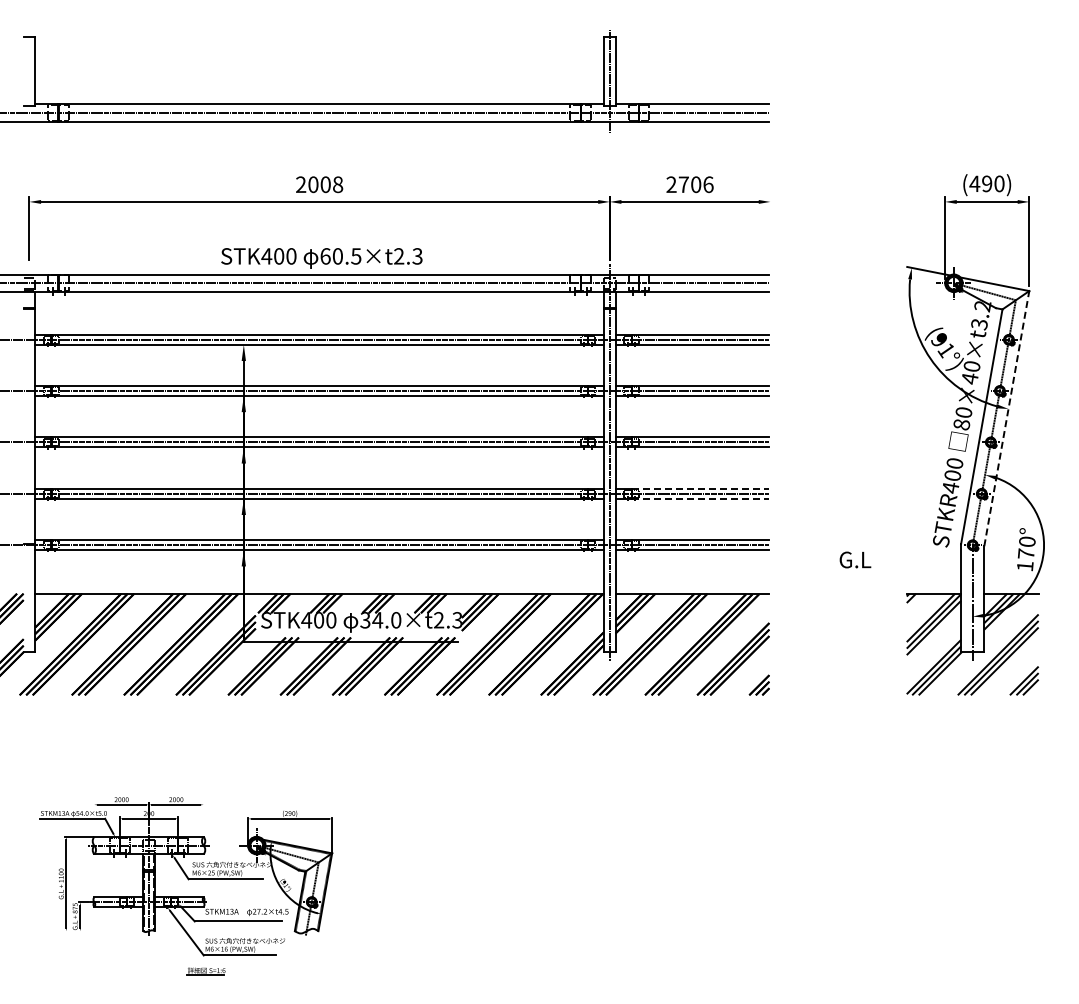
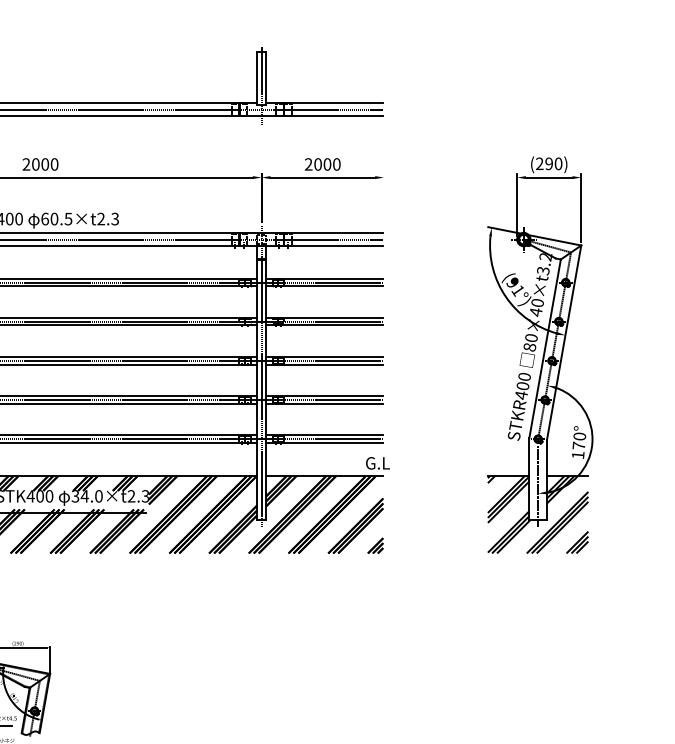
text: (974, 183) -> (539, 163), (490) -> (290)
text: (338, 184) -> (54, 164), 2008 -> 2000
text: (695, 184) -> (326, 164), 2706 -> 2000
line: (1006, 418) -> (563, 342), dashed -> solid
line: (700, 488) -> (330, 395), dashed -> solid
line: (700, 498) -> (330, 403), dashed -> solid
text: (855, 559) -> (378, 462), moved

